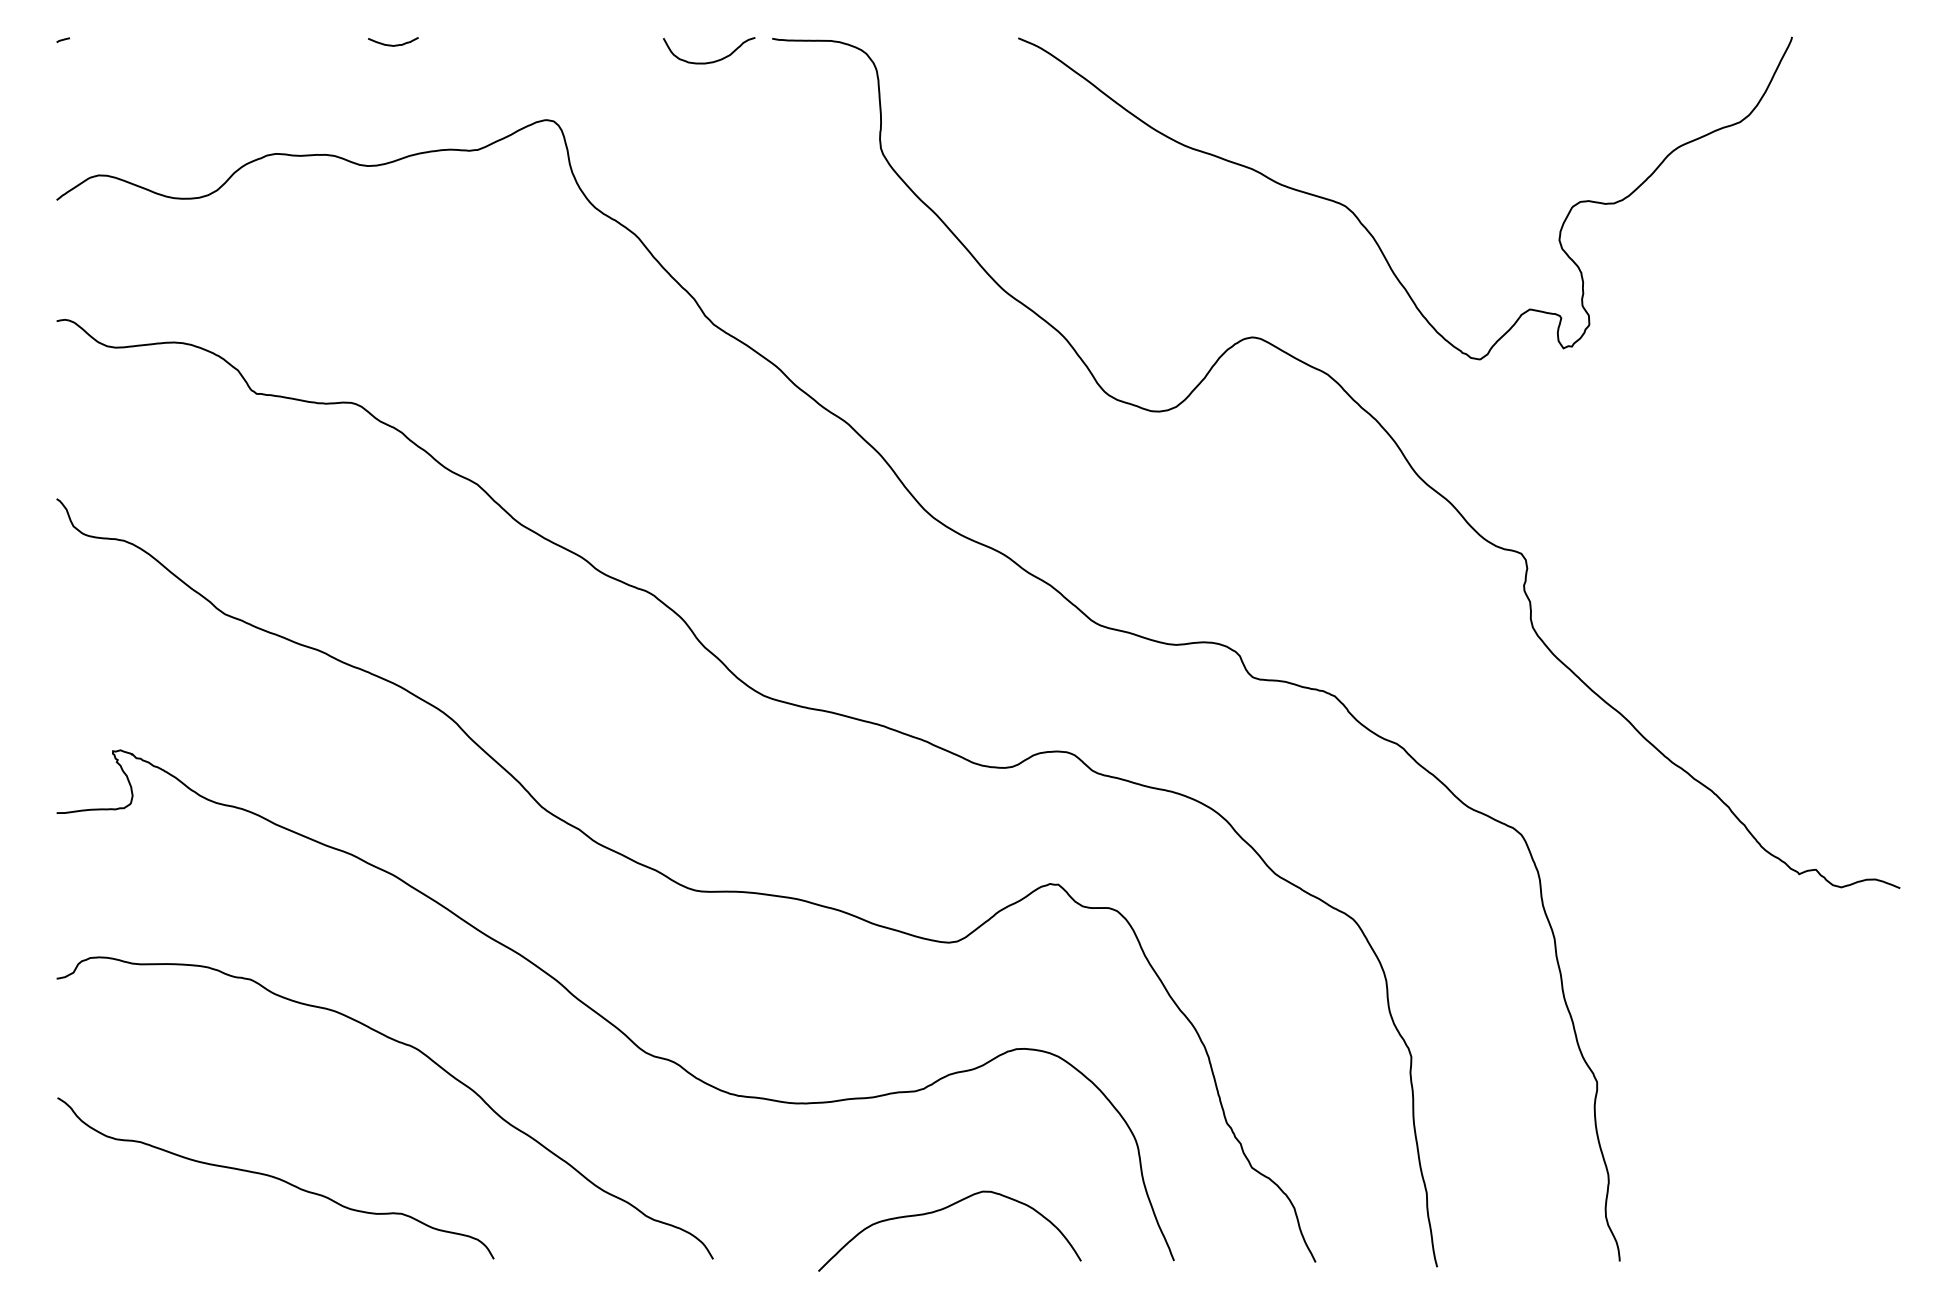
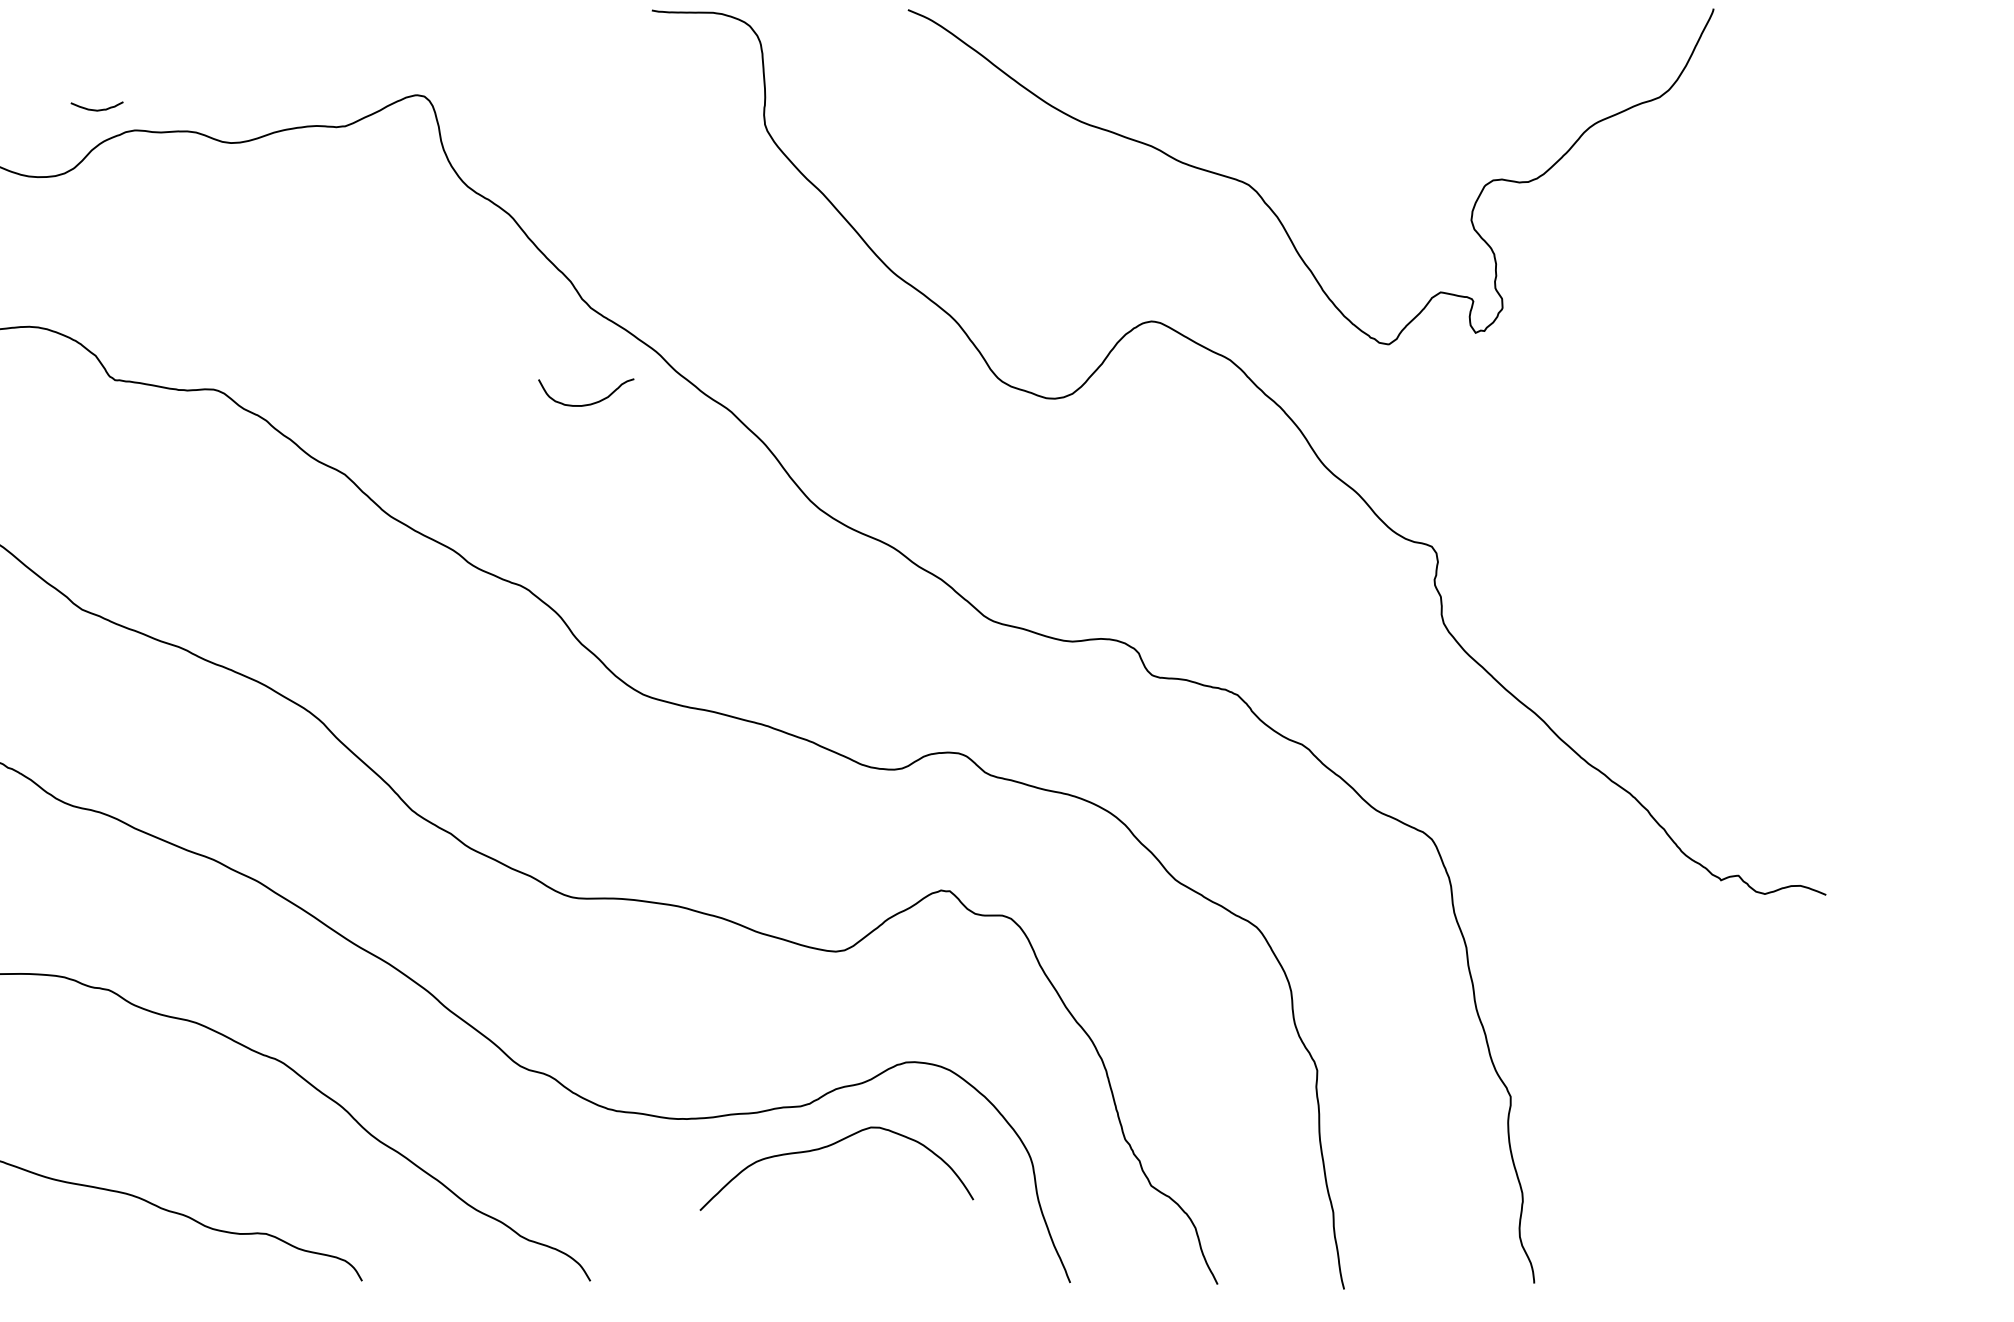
curve: (392, 44) -> (96, 109), moved
curve: (709, 61) -> (586, 403), moved
curve: (942, 1210) -> (829, 1147), moved

